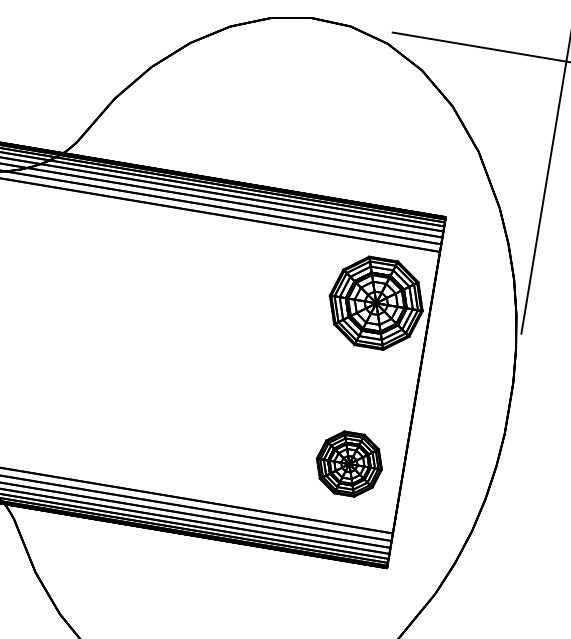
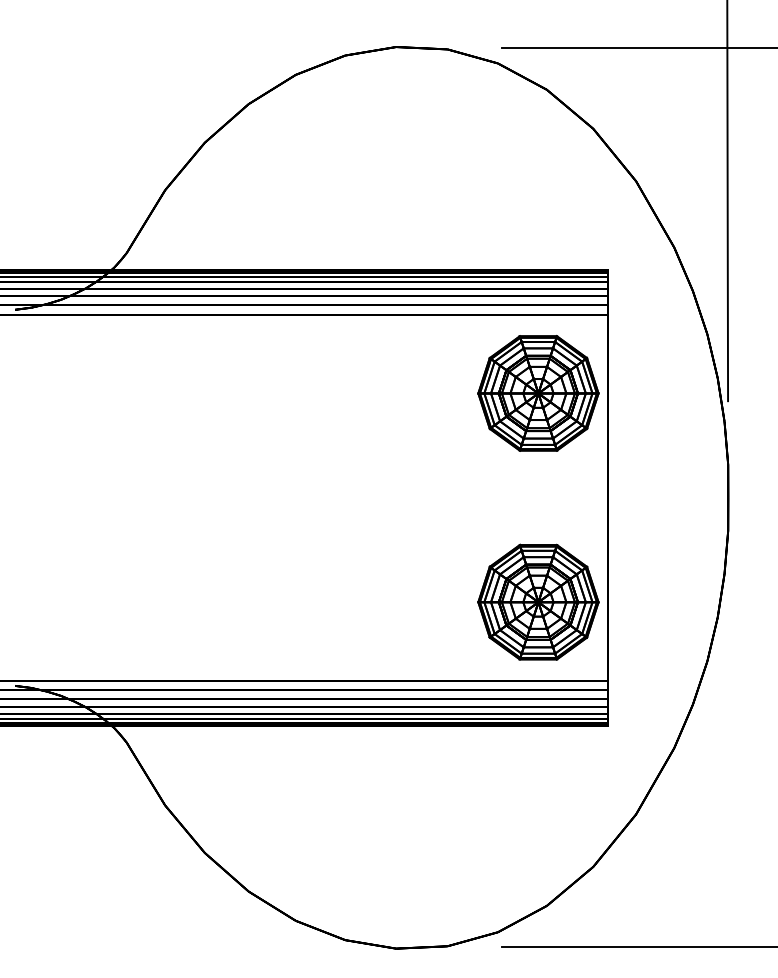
part: (349, 463) -> (538, 601), size x1.43

